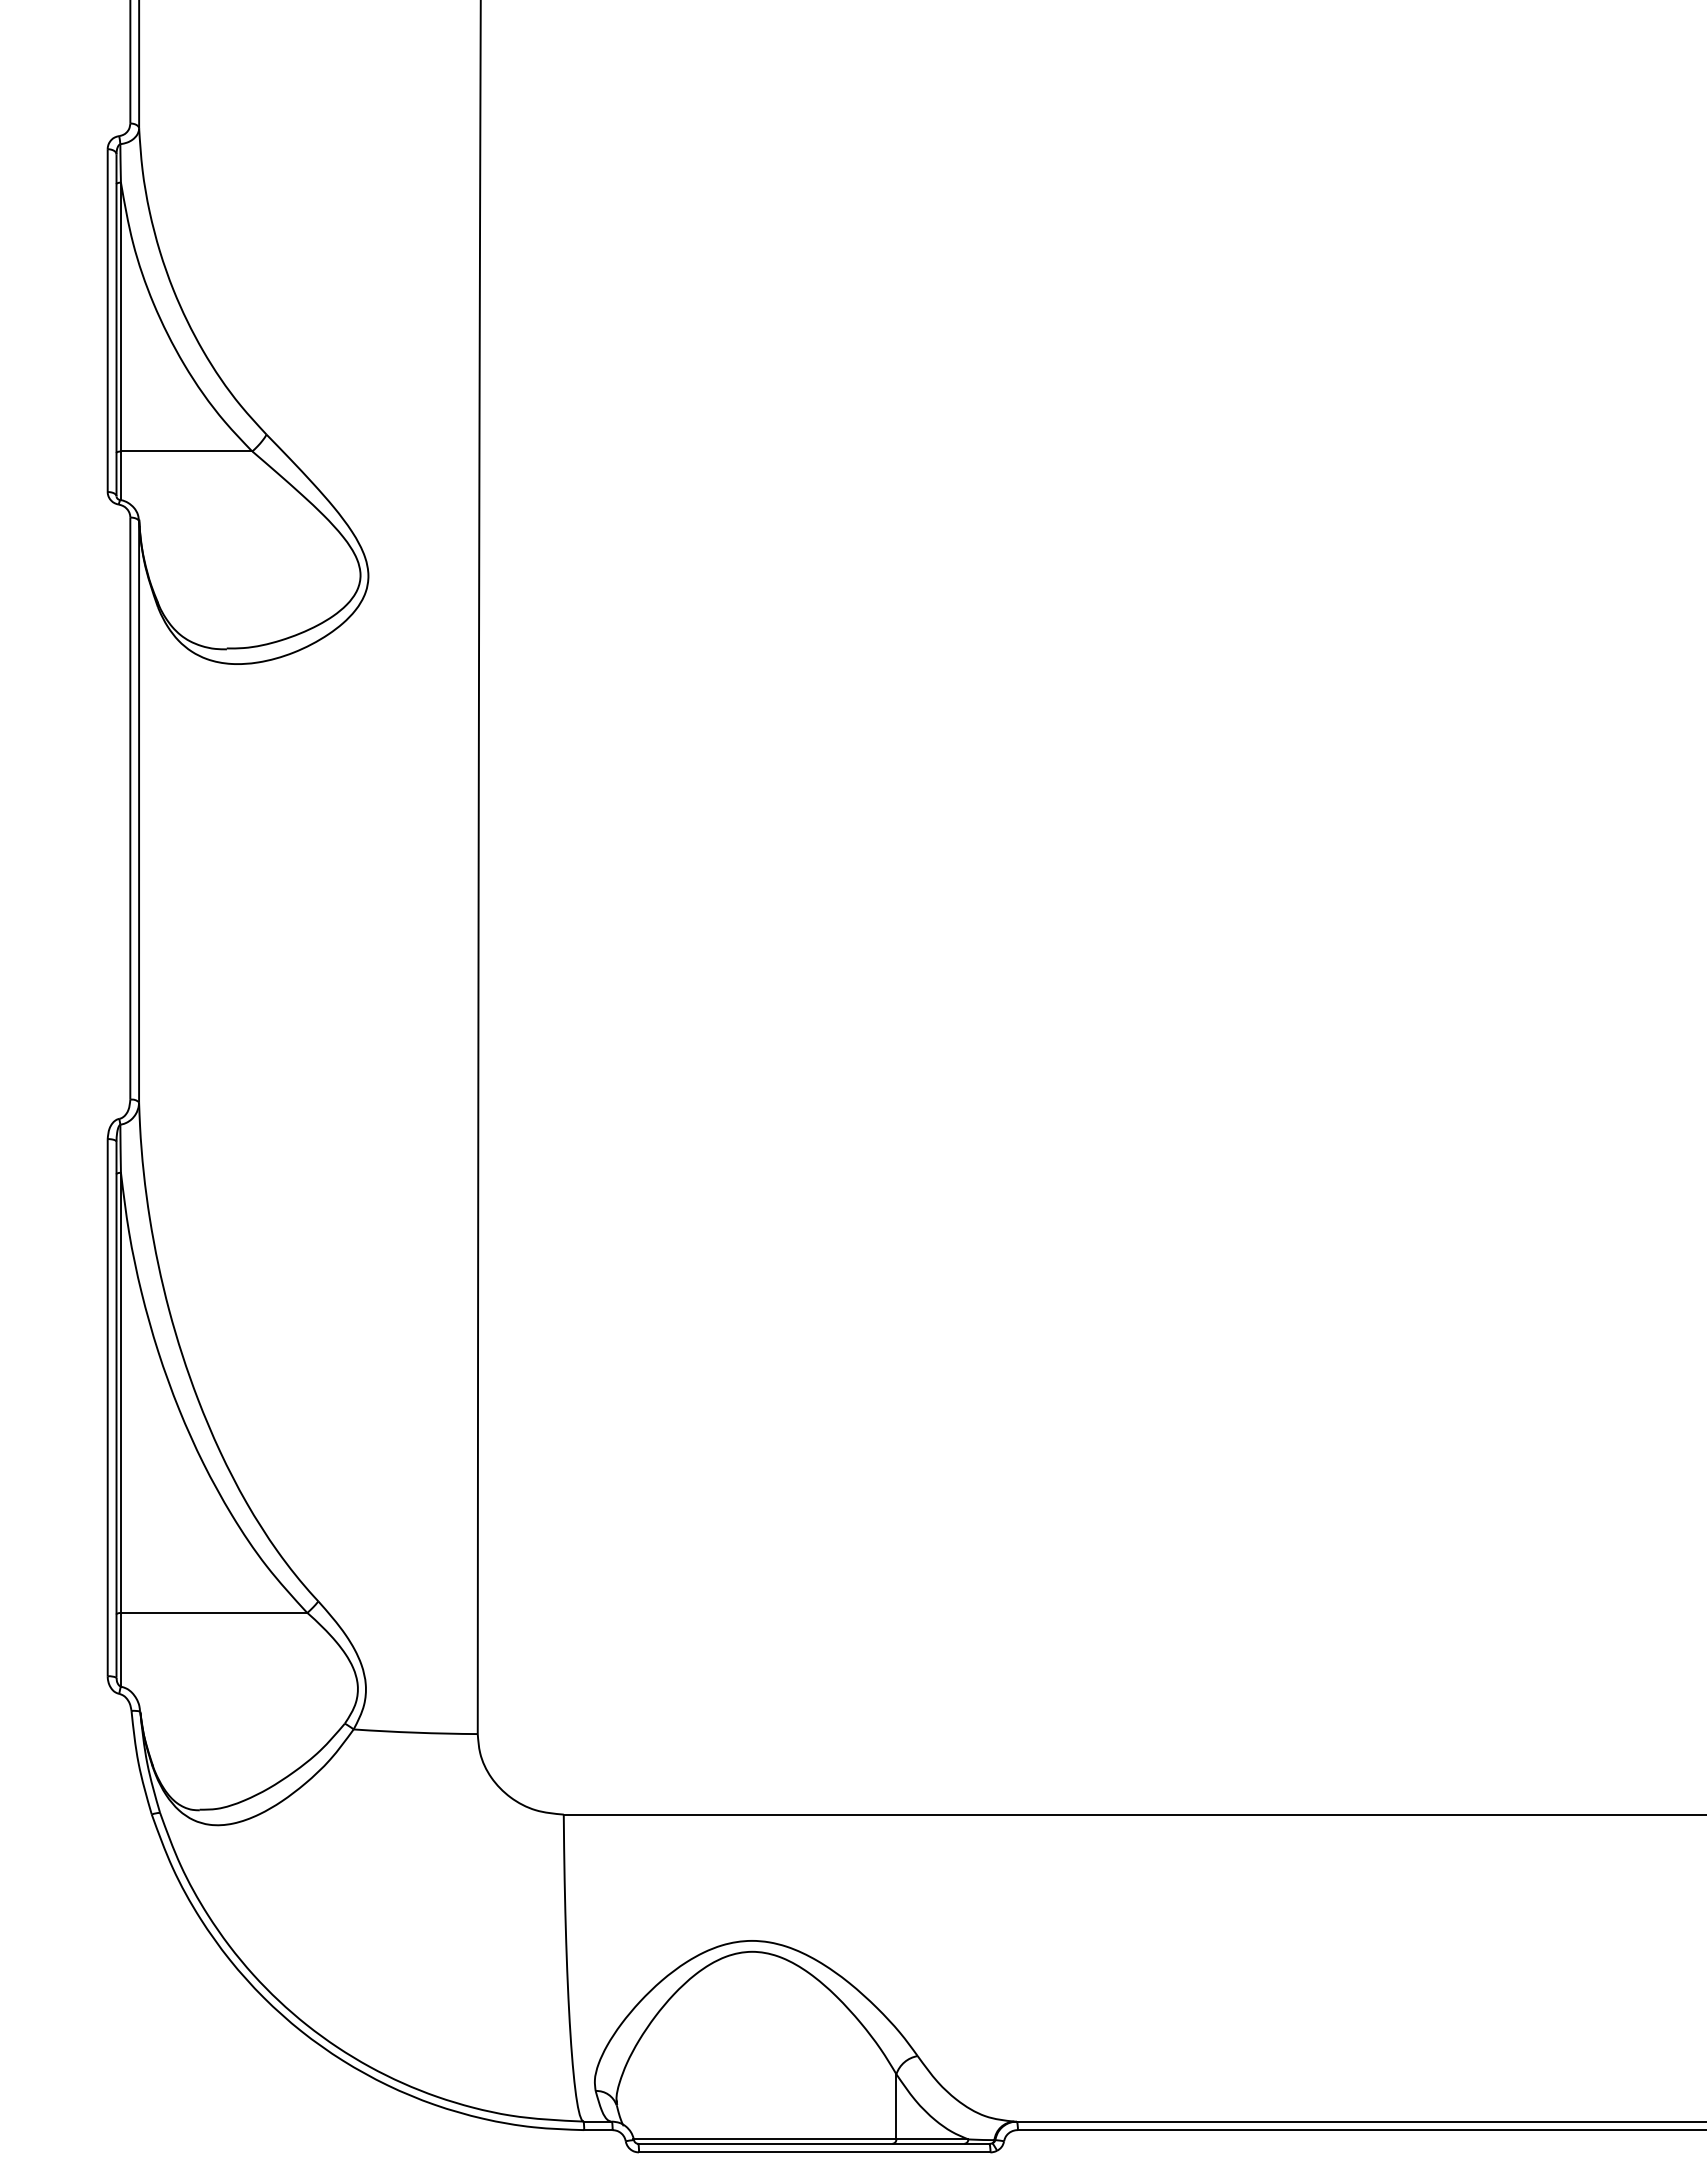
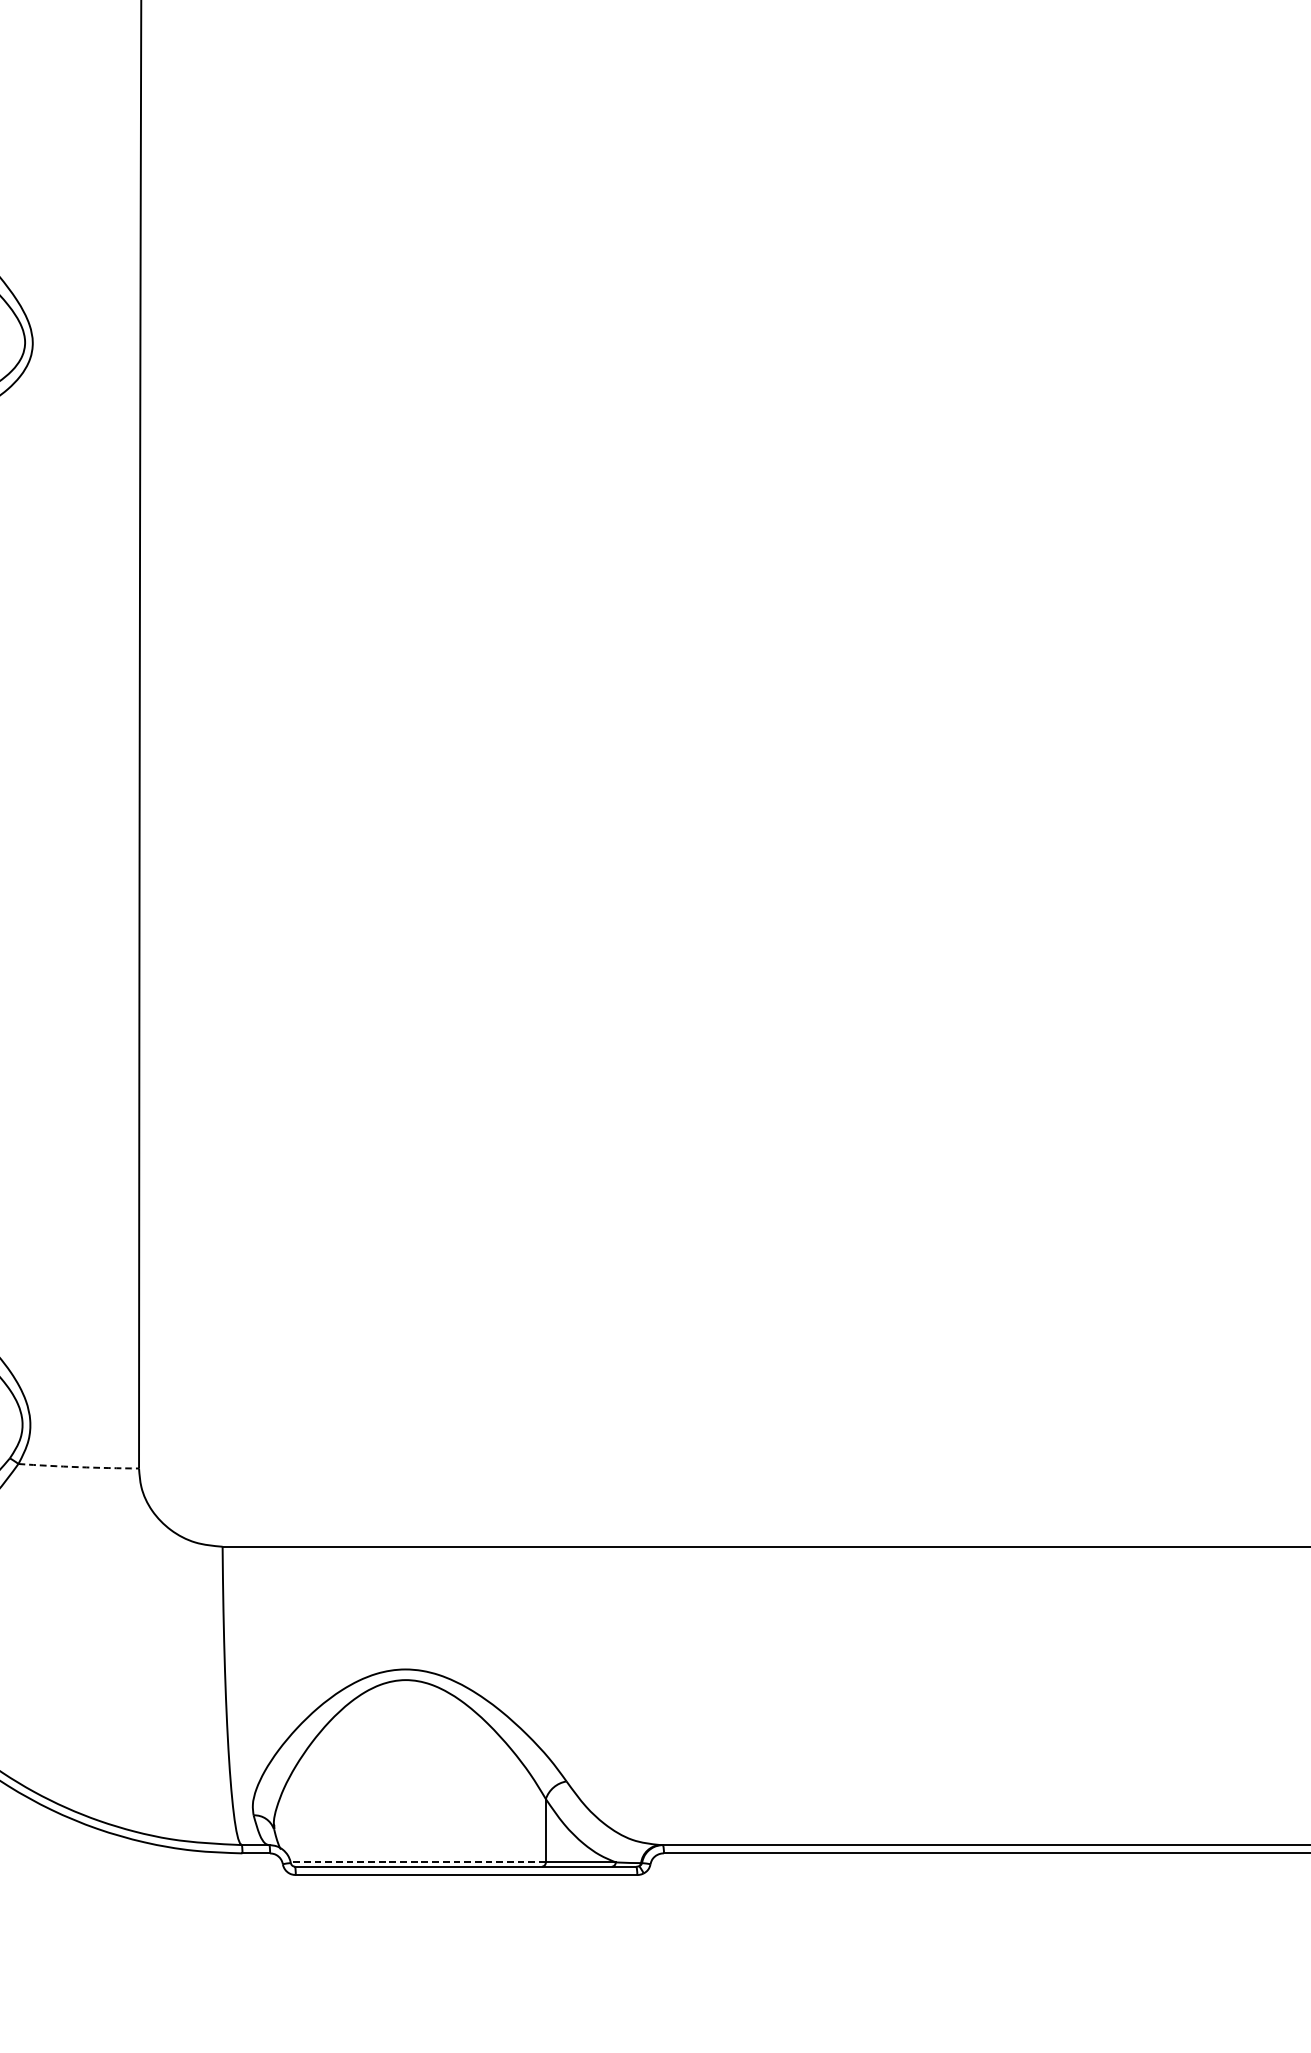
arc: (415, 1732) -> (78, 1466), solid -> dashed
line: (764, 2139) -> (417, 1862), solid -> dashed

